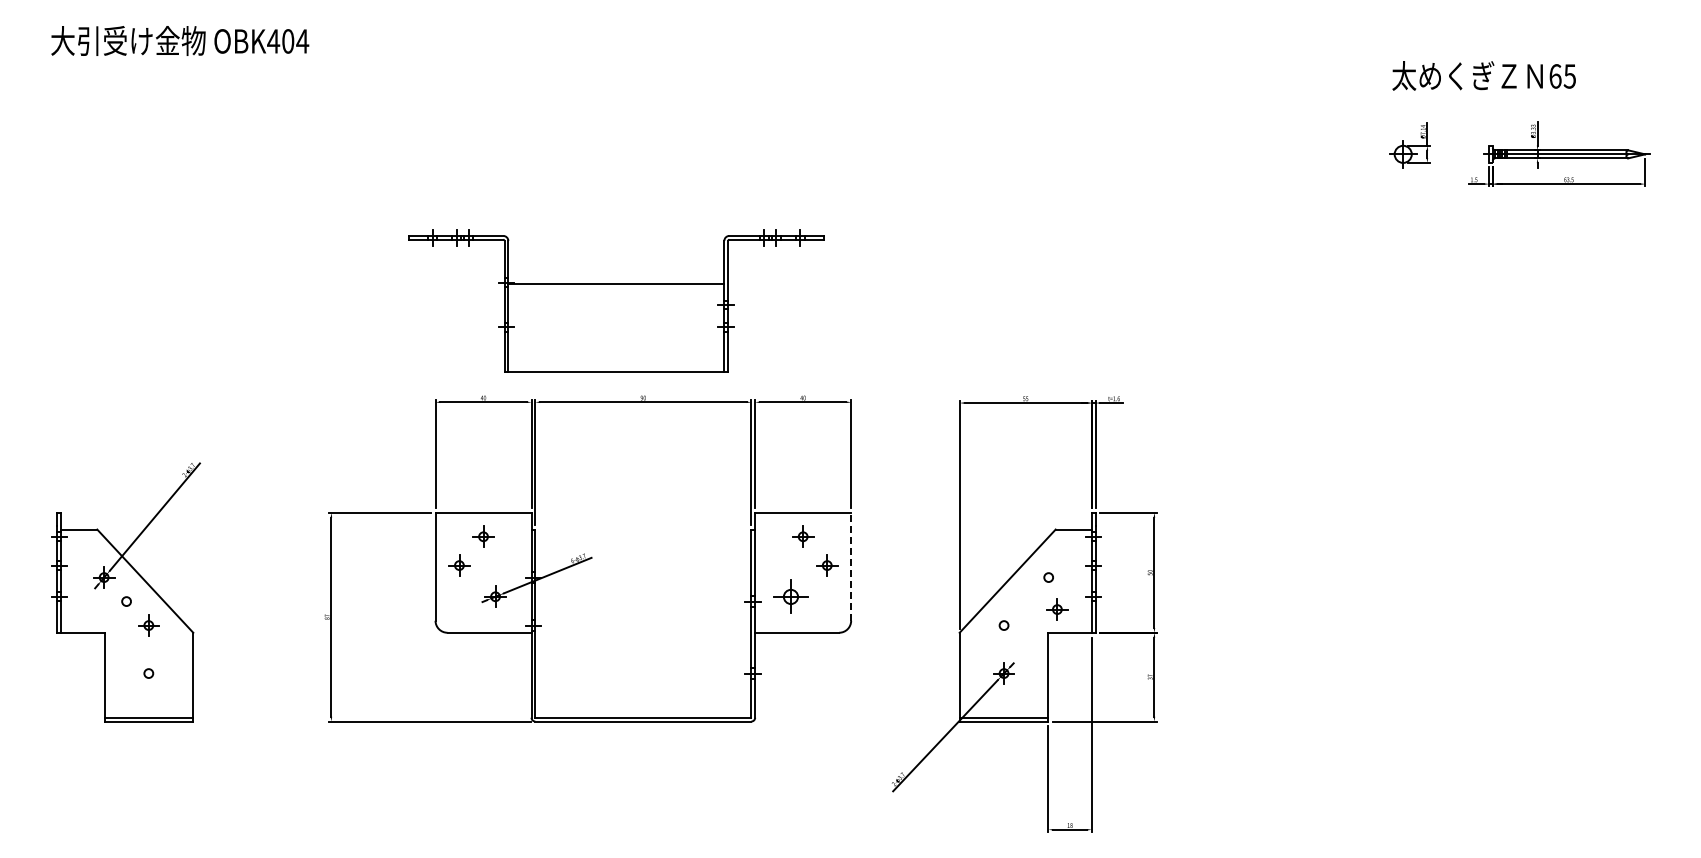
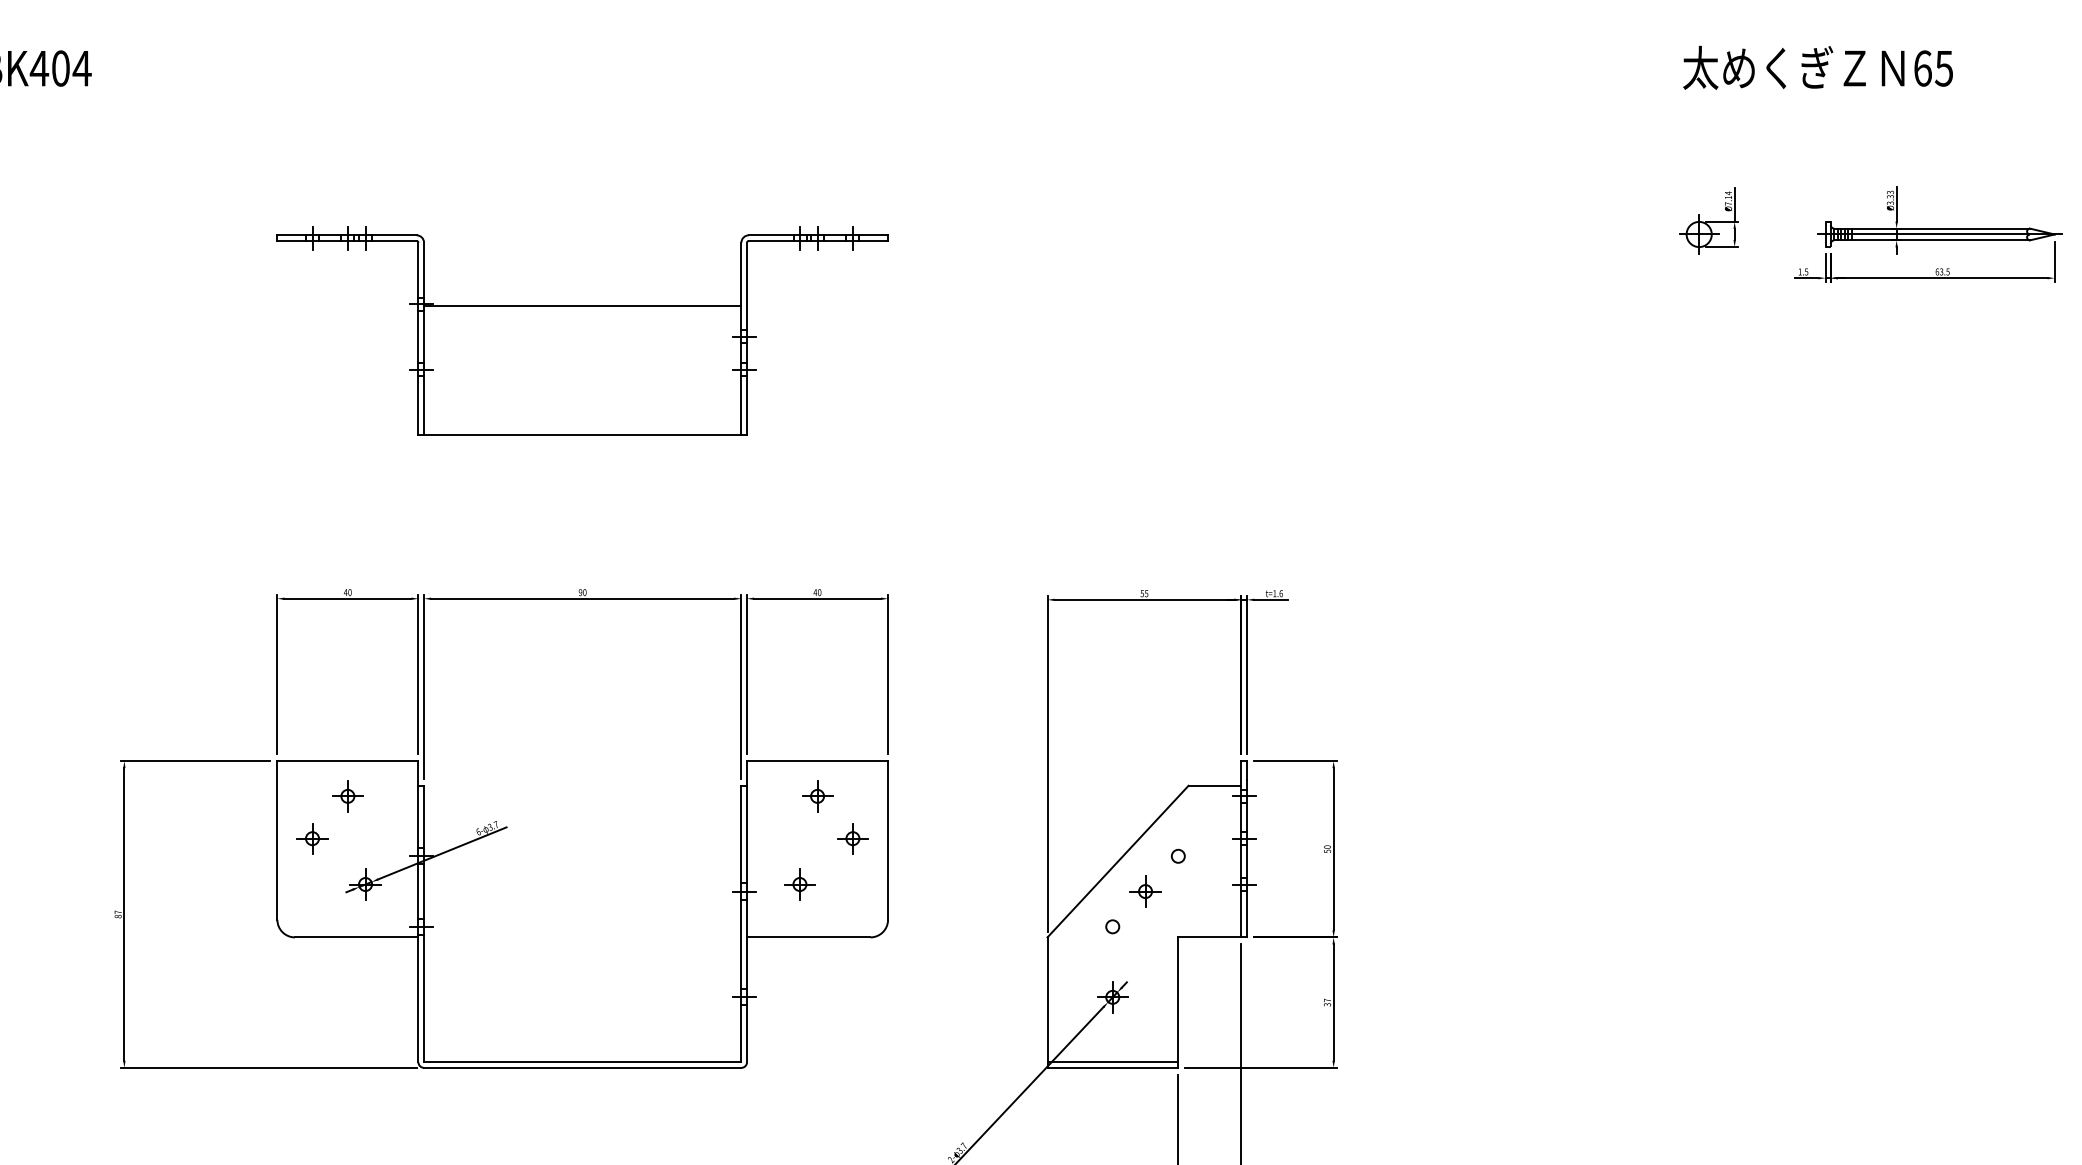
text: (1483, 75) -> (1817, 67), moved
part: (616, 300) -> (582, 330), moved
line: (851, 566) -> (888, 840), dashed -> solid
part: (791, 596) -> (800, 884), size x0.62
part: (1057, 609) -> (1145, 891), moved

